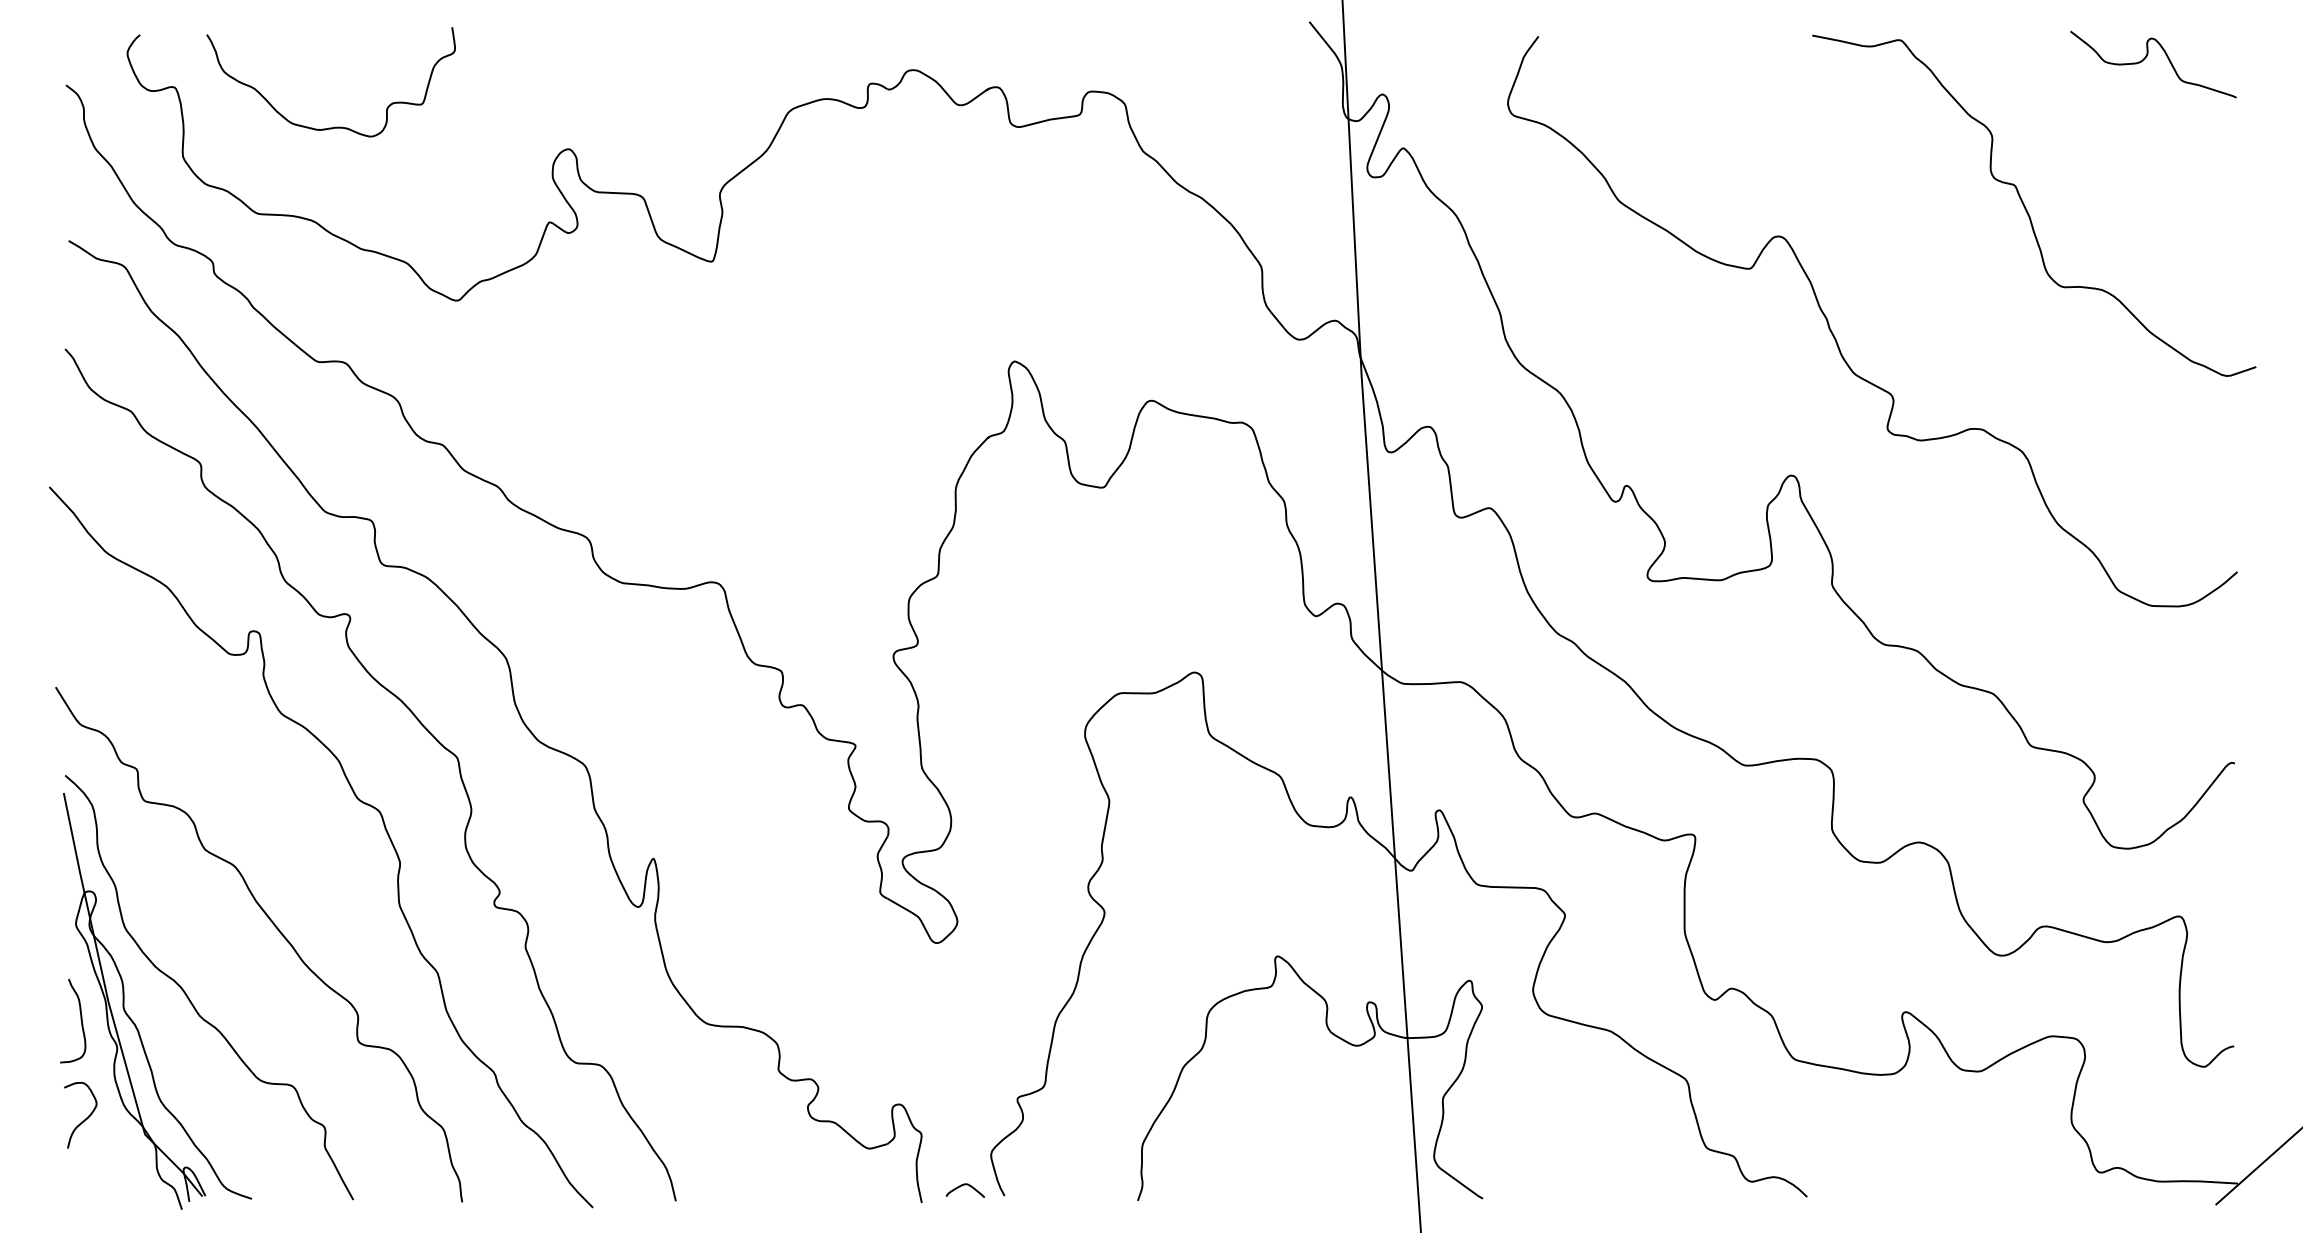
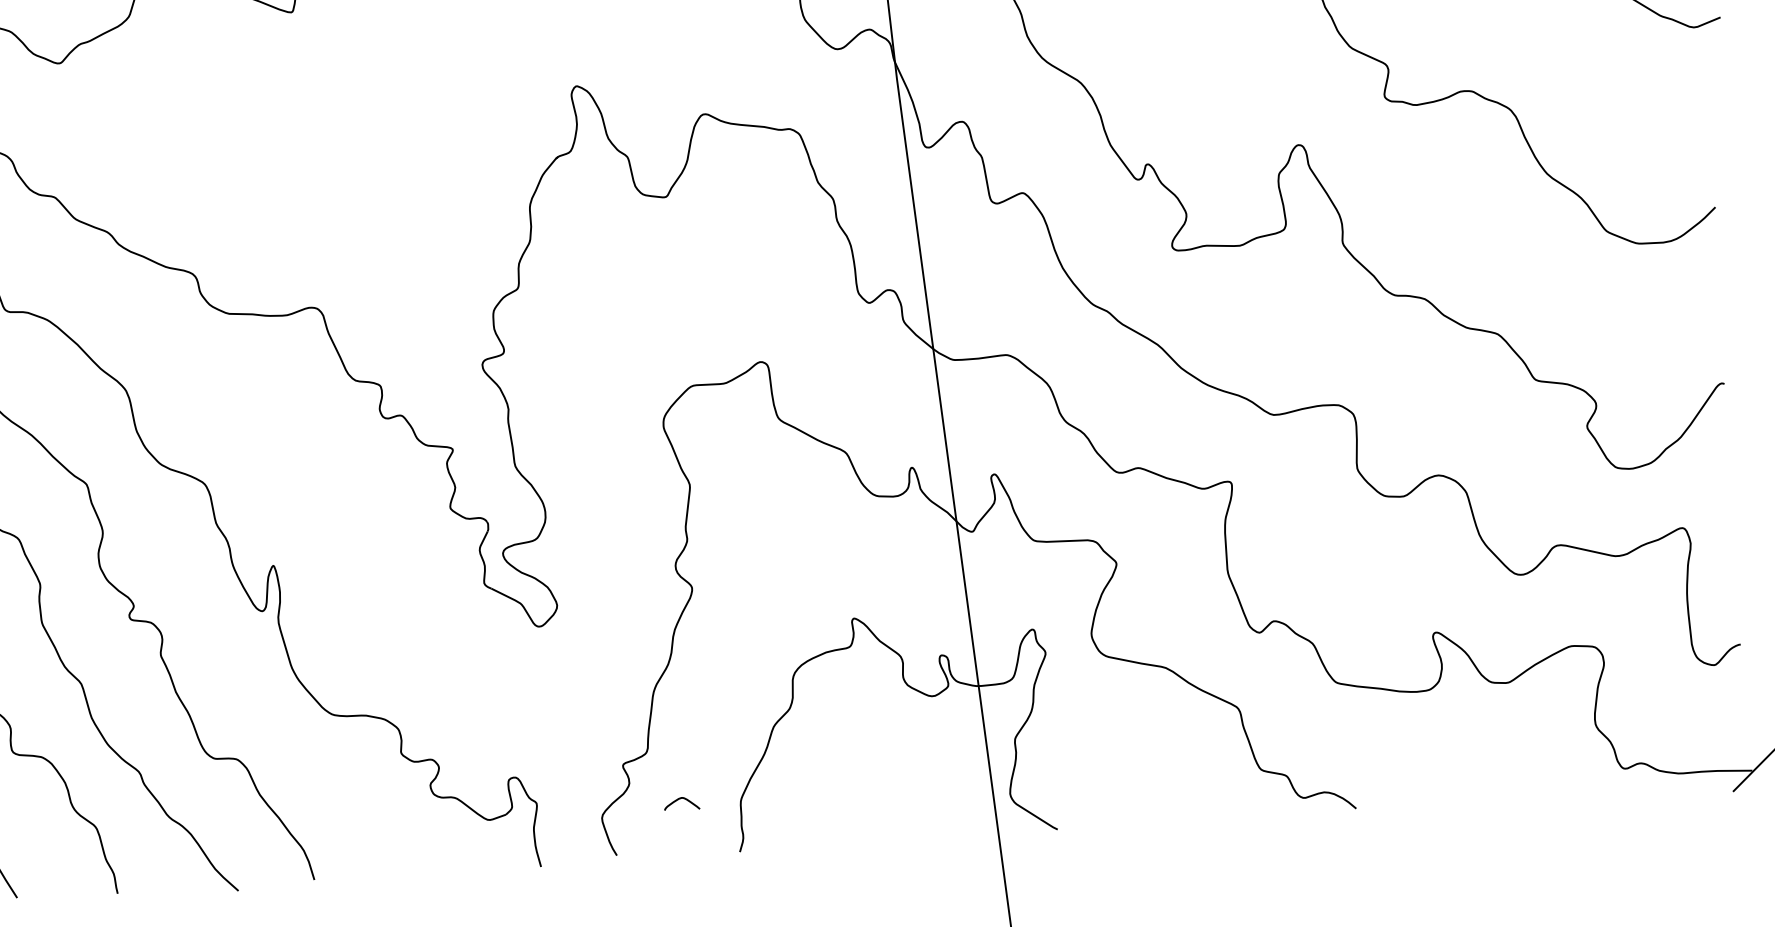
curve: (962, 1186) -> (678, 800), moved

